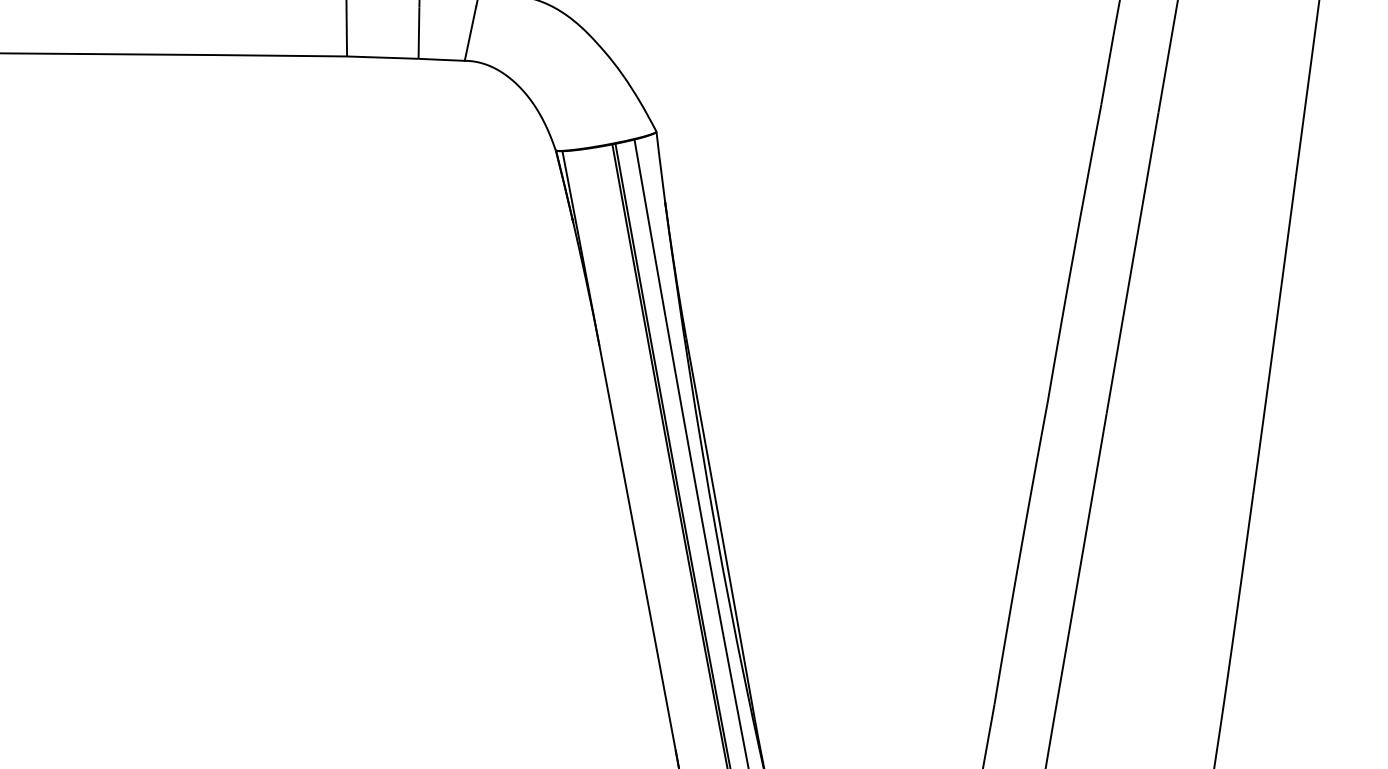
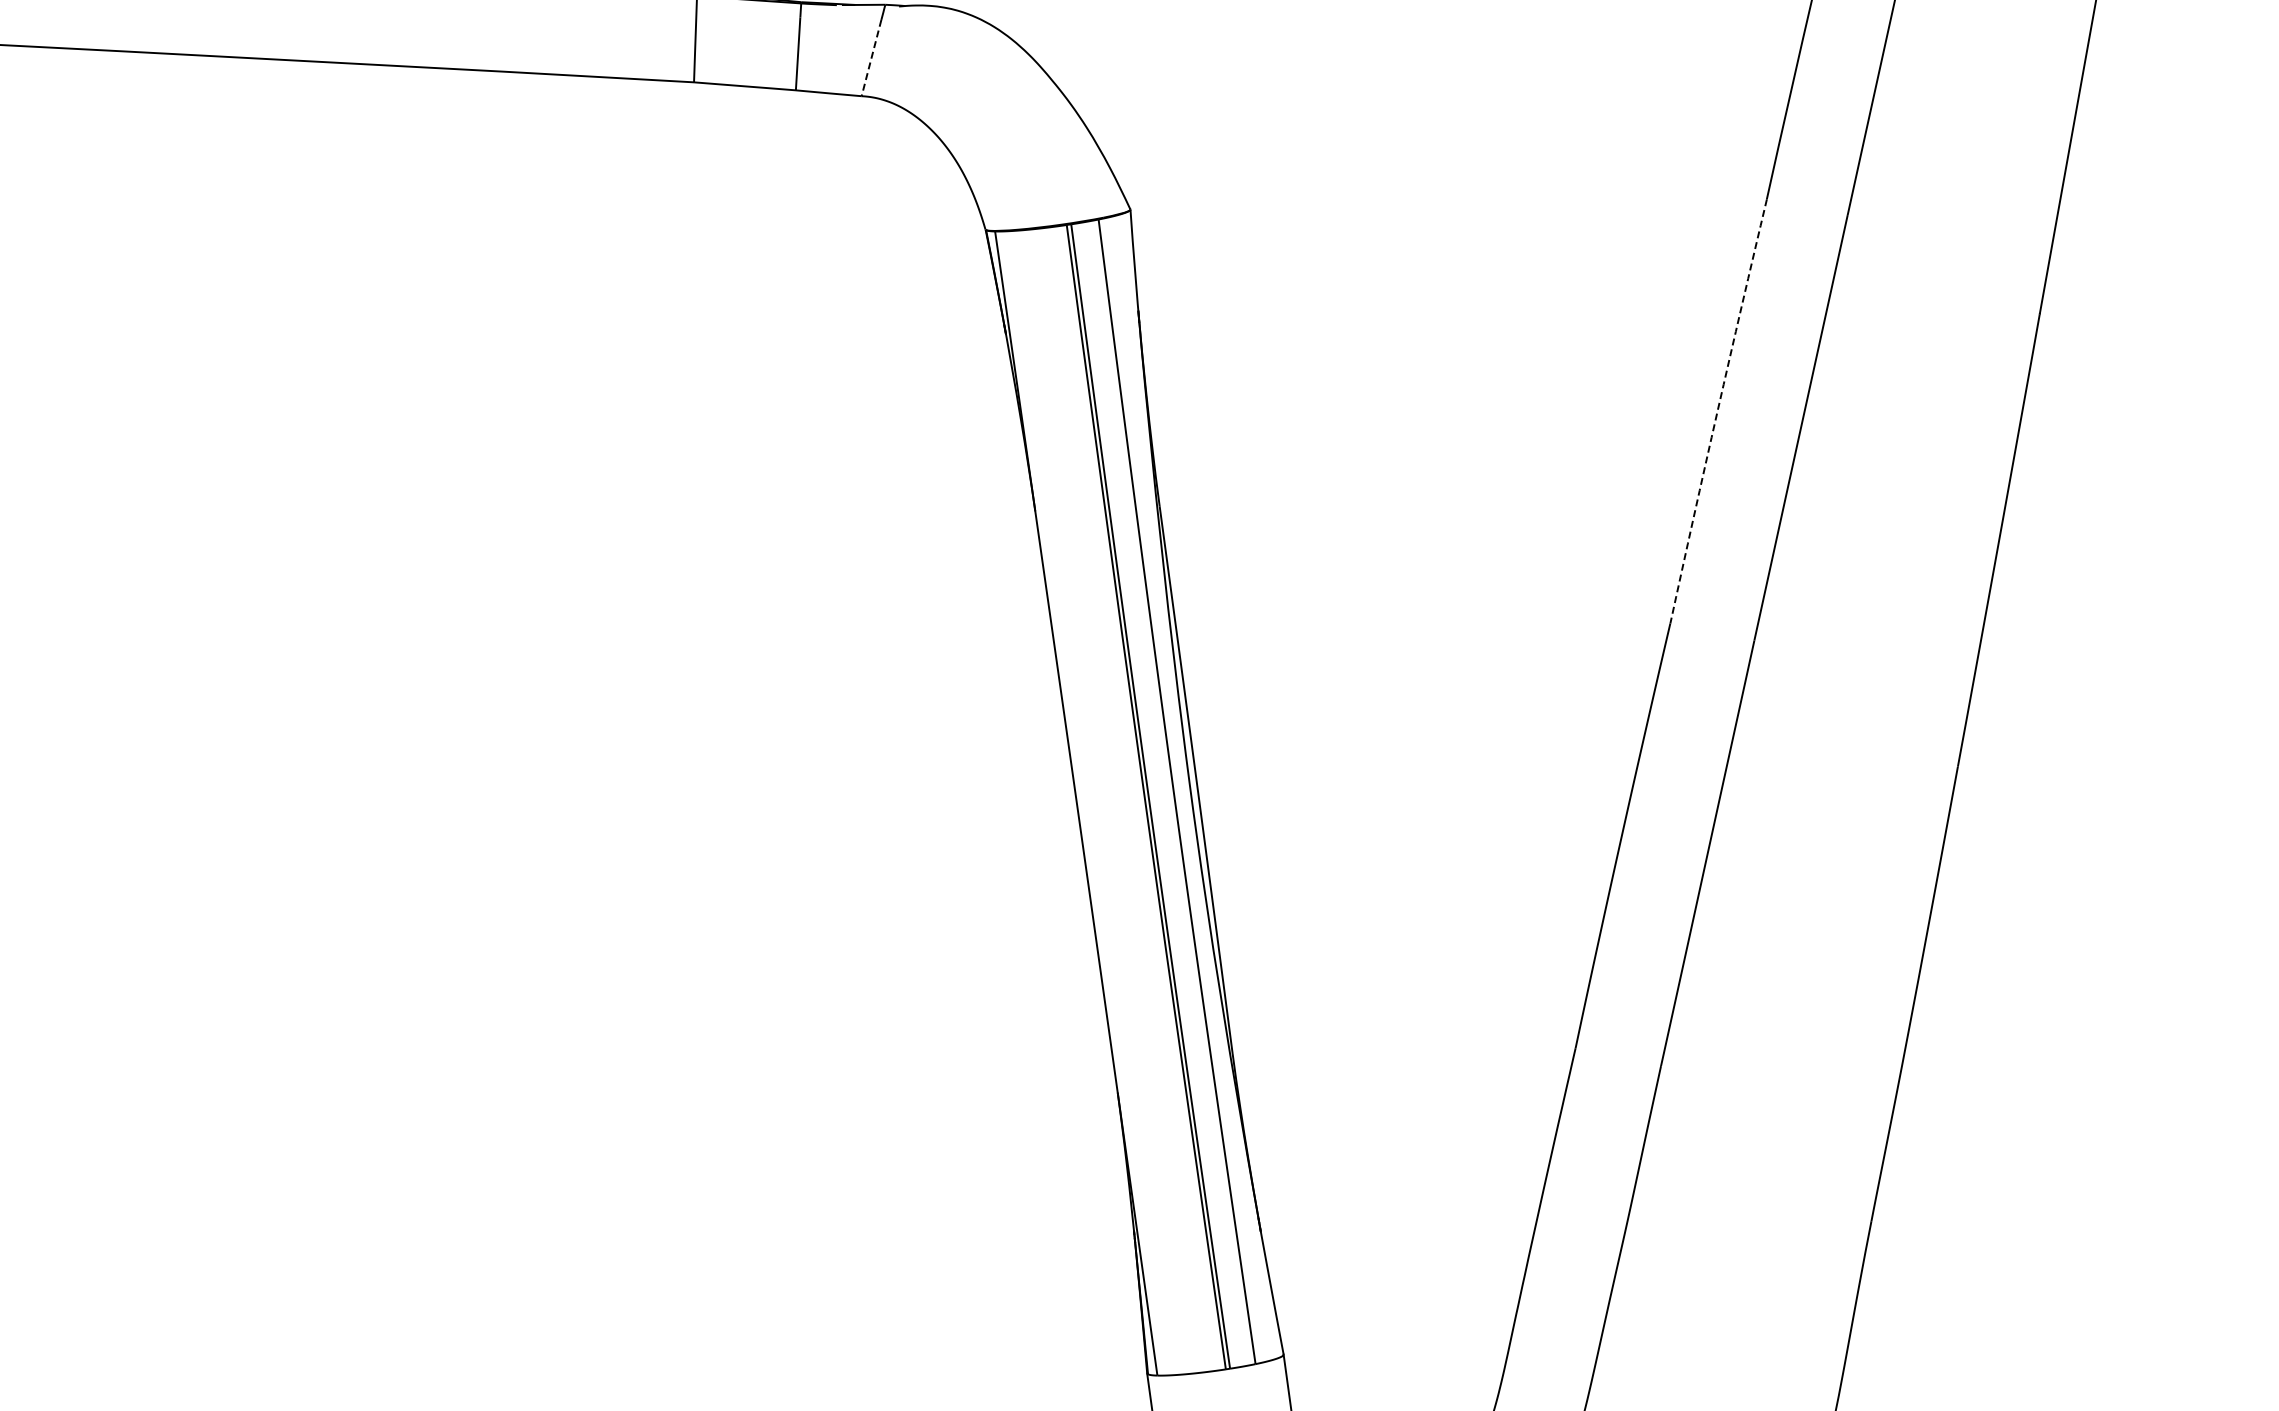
line: (470, 34) -> (871, 58), solid -> dashed
arc: (1073, 254) -> (1717, 411), solid -> dashed

